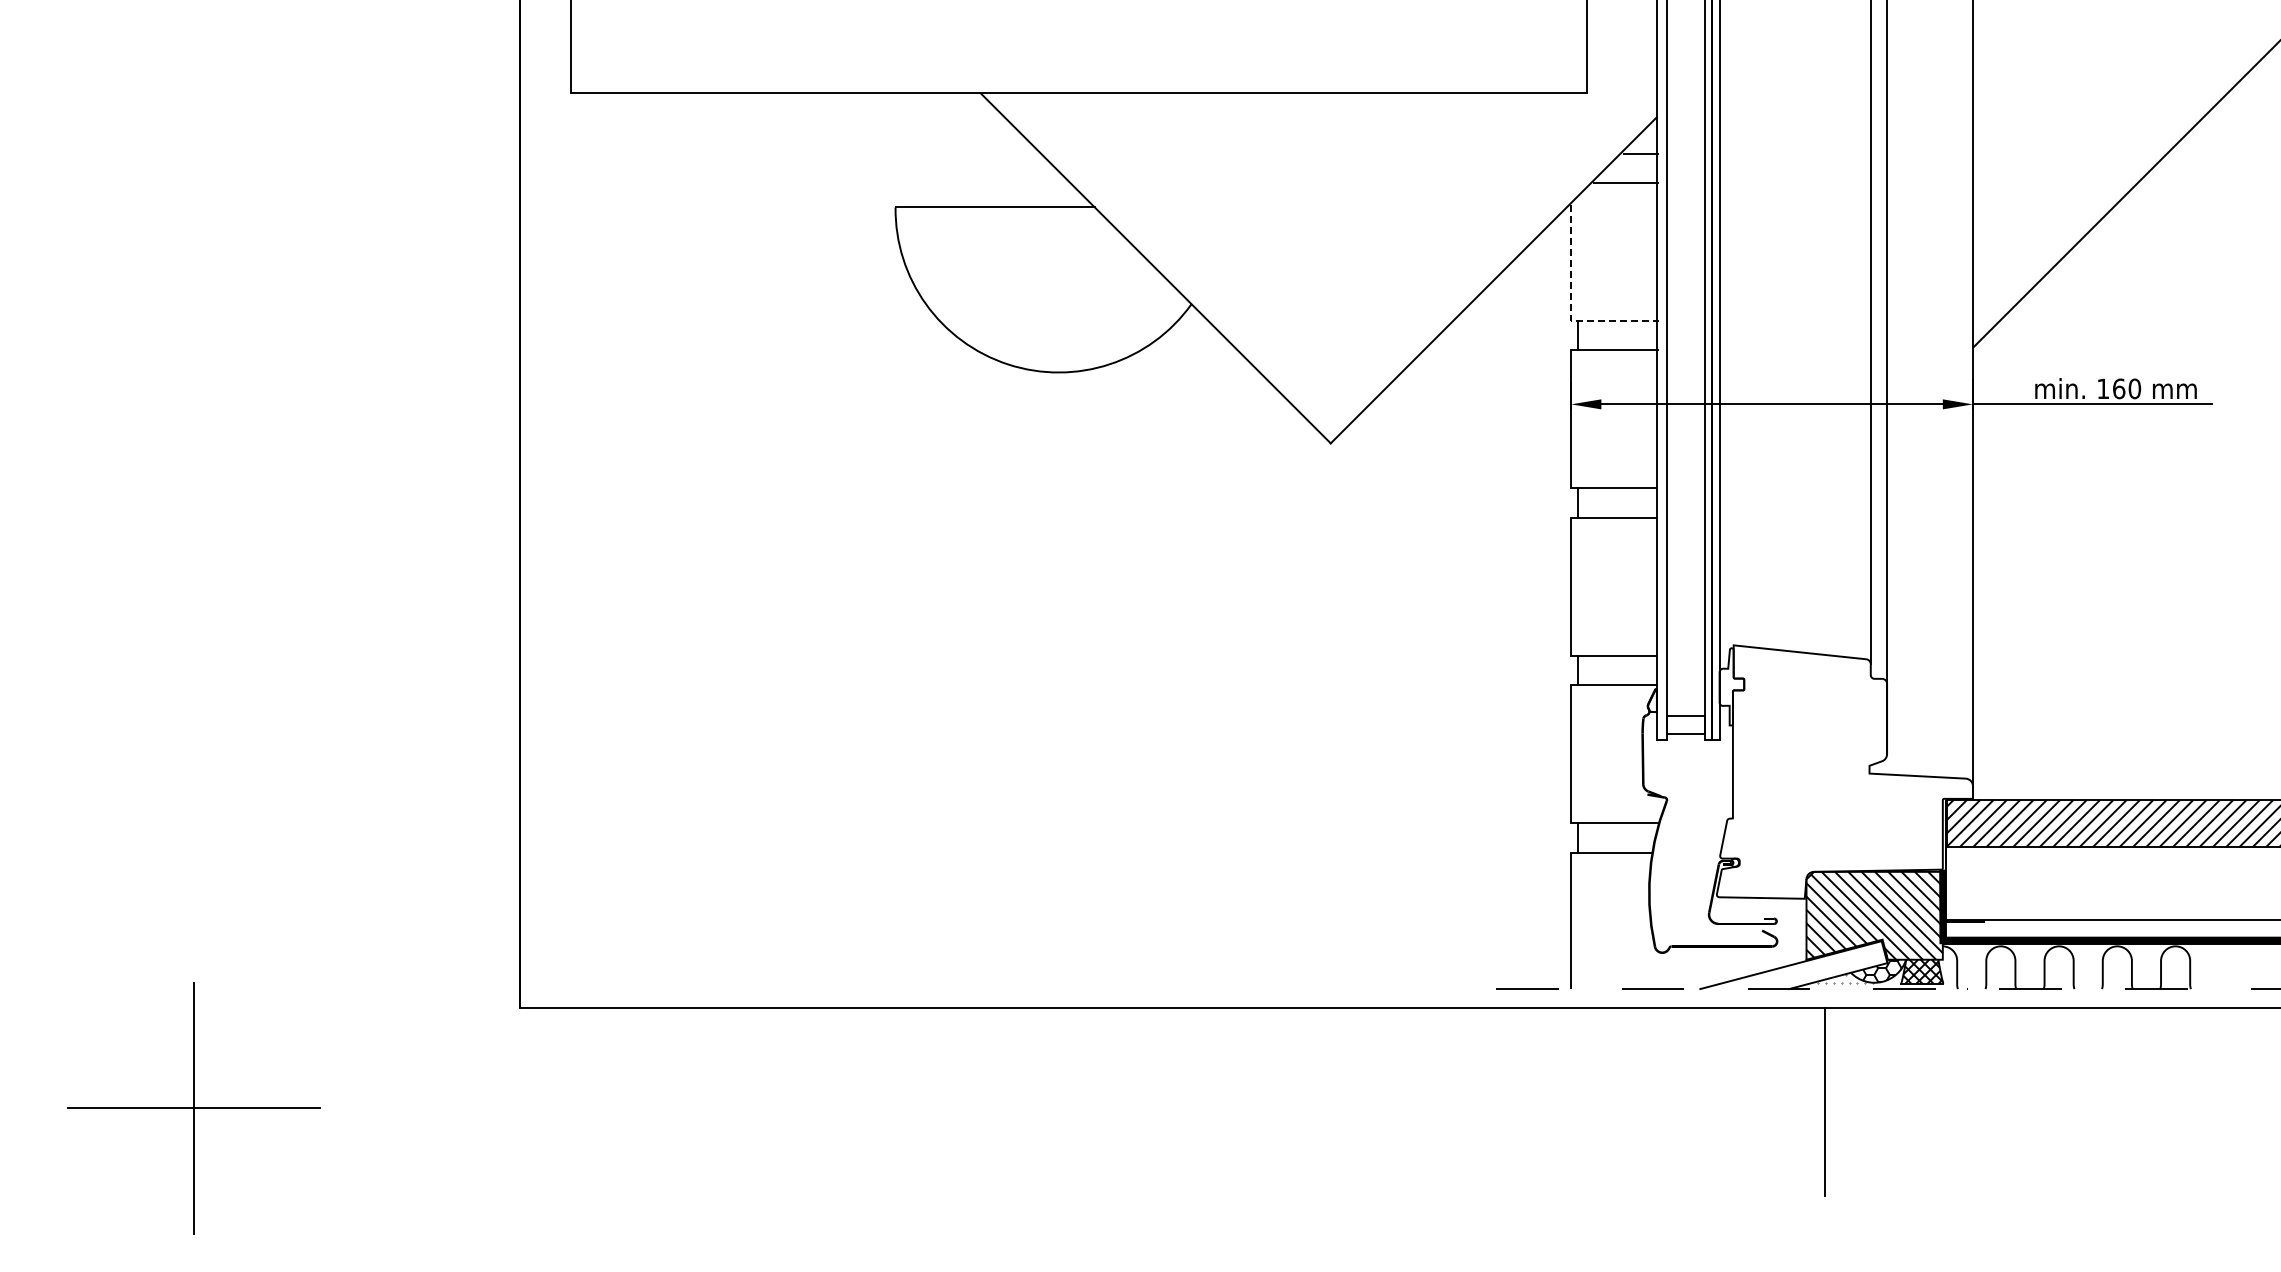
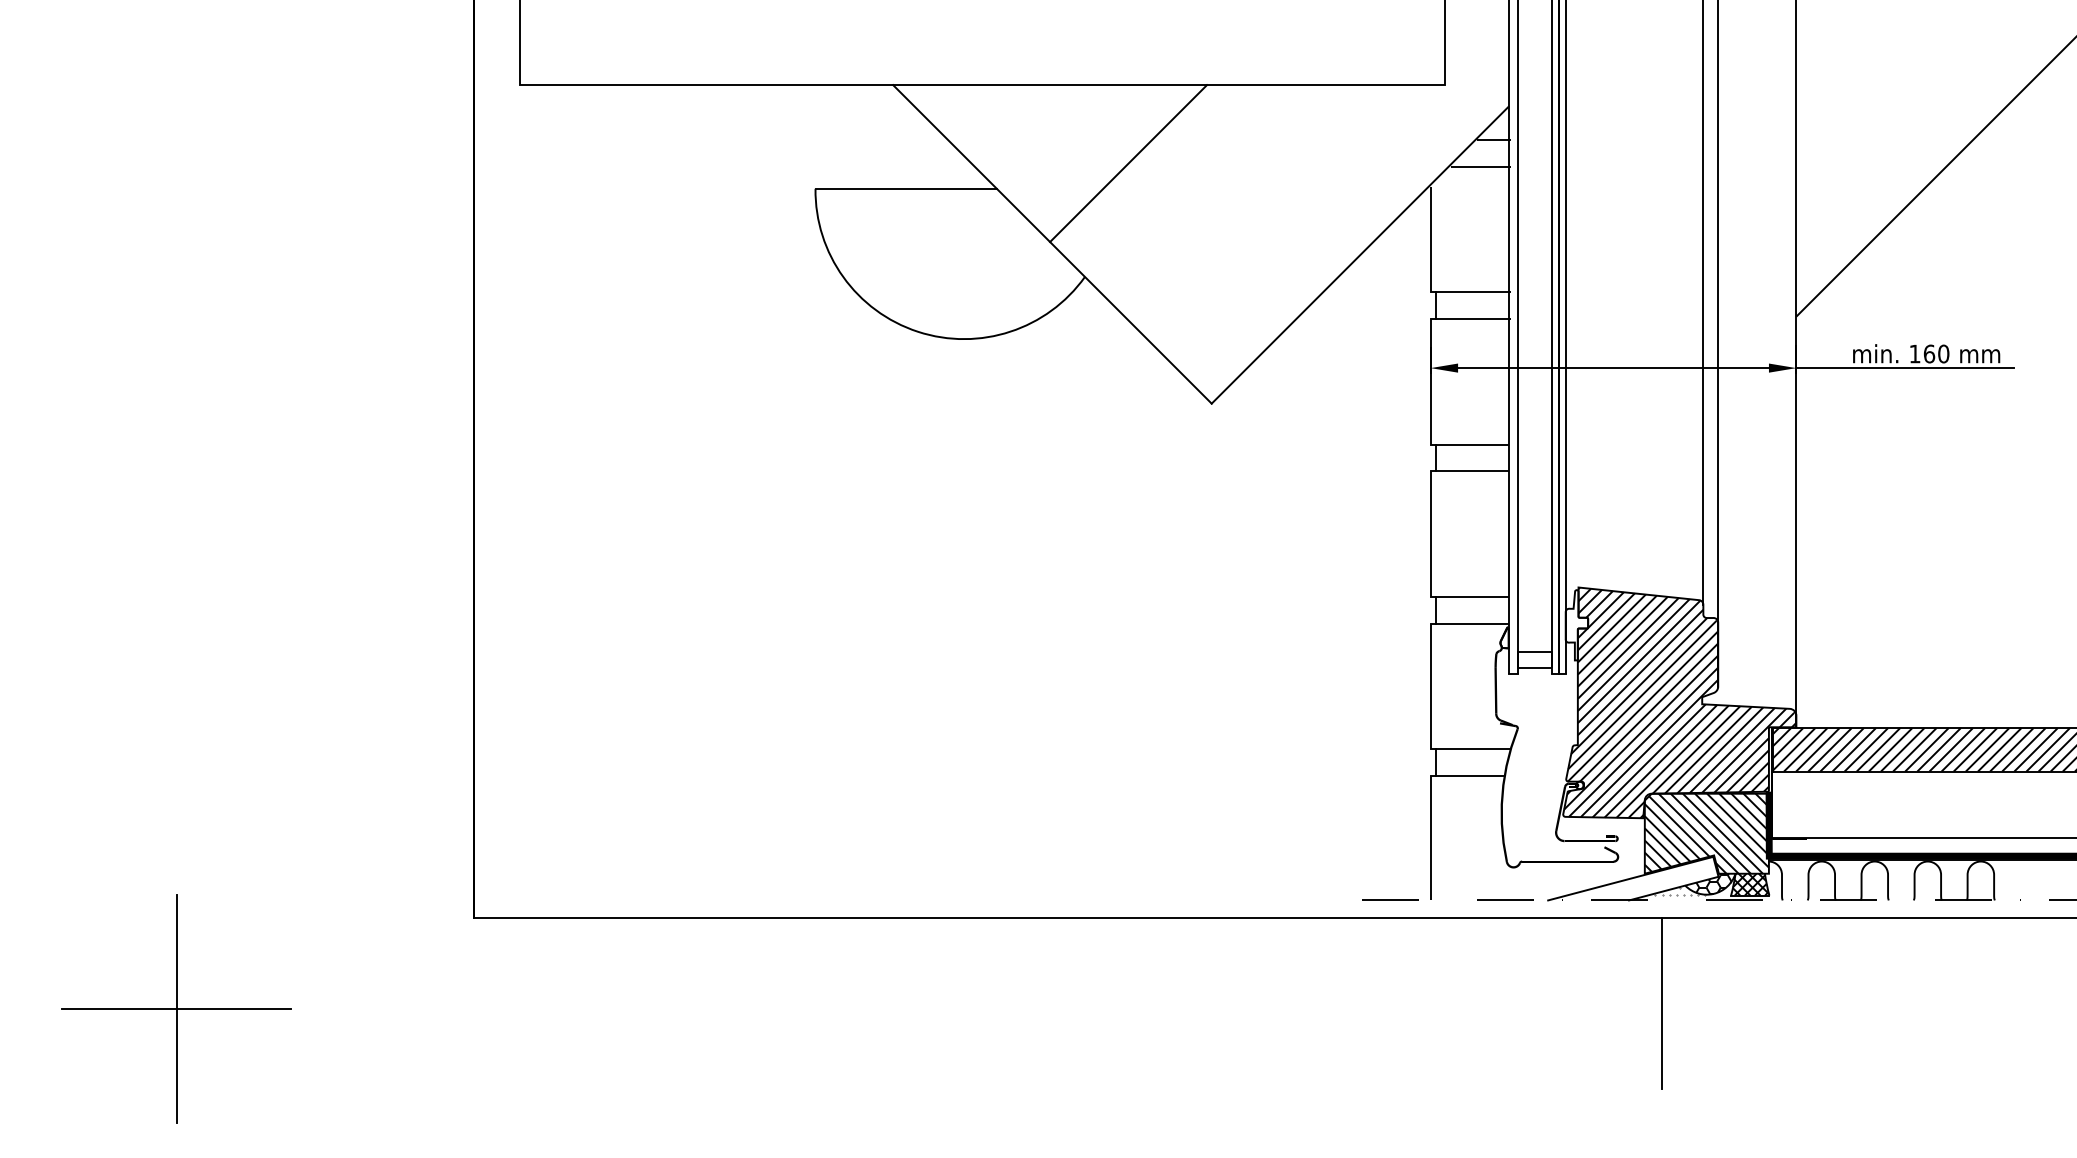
line: (1239, 179) -> (1128, 163), added
line: (1571, 308) -> (1430, 280), dashed -> solid
hatch: (1844, 771) -> (1679, 702), added

